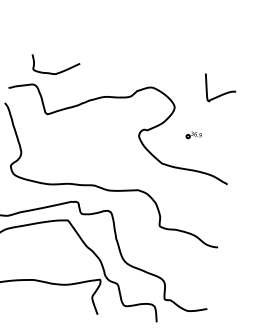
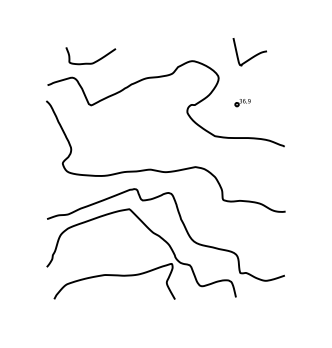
curve: (222, 93) -> (253, 55), moved

